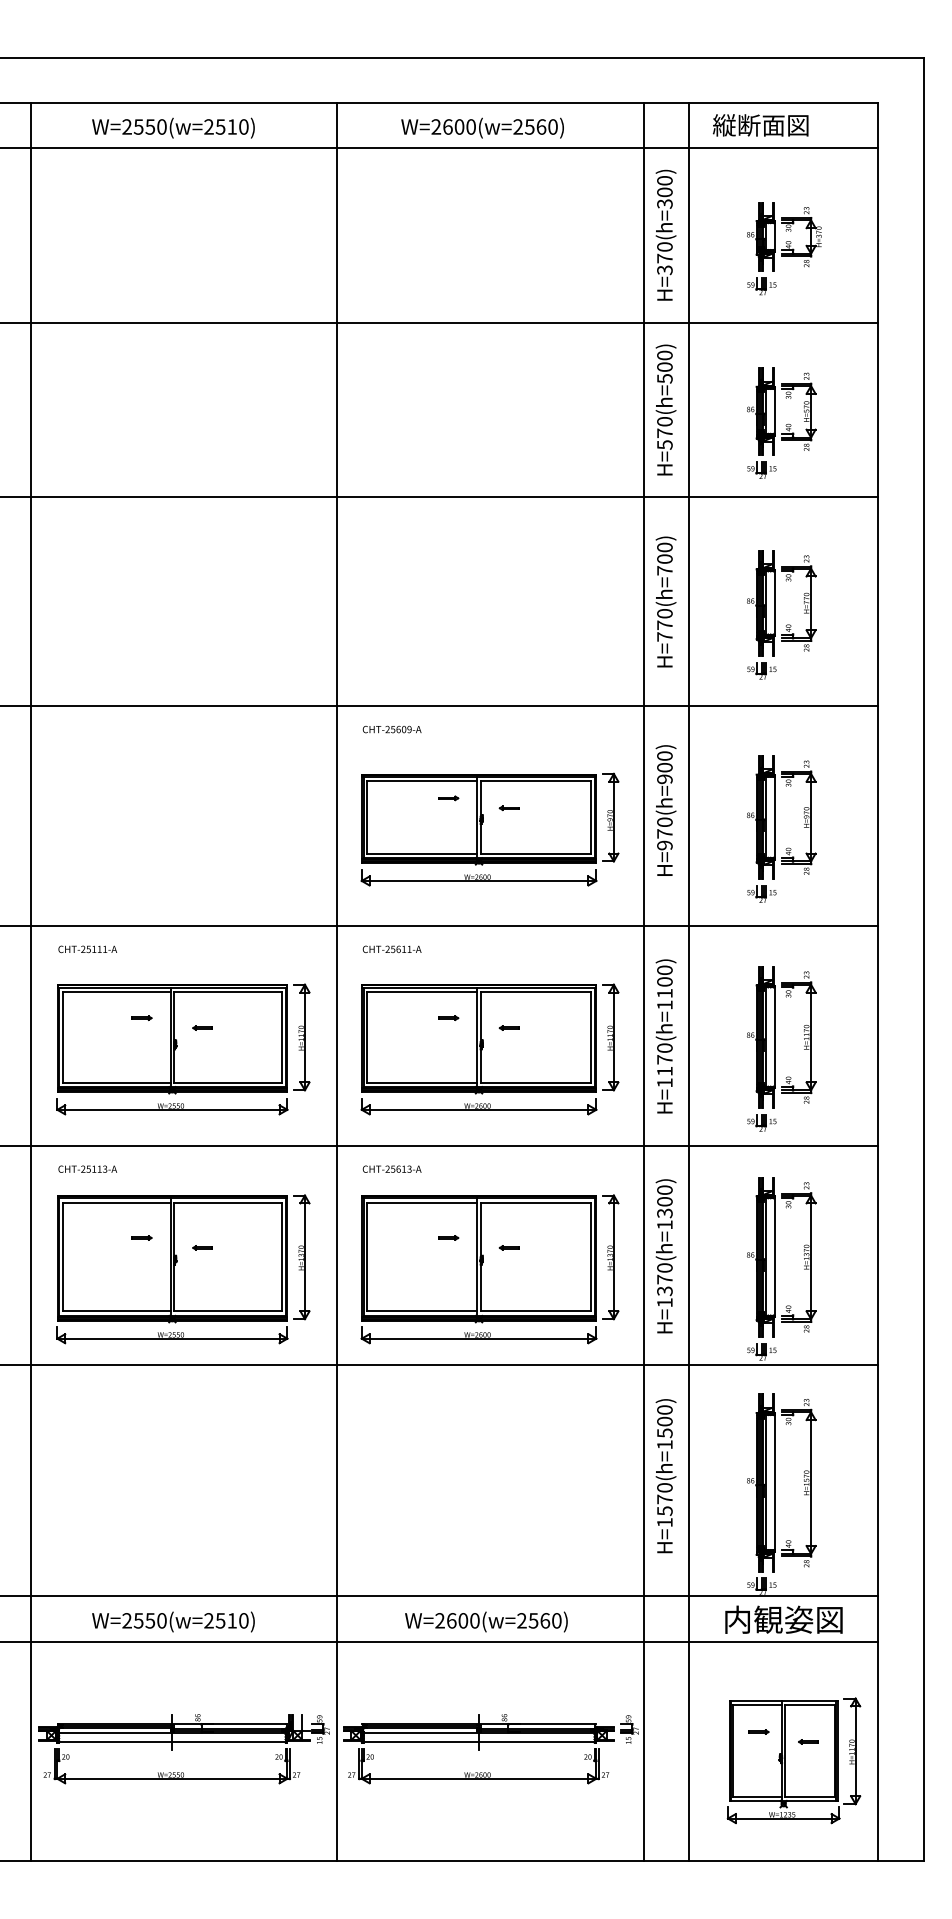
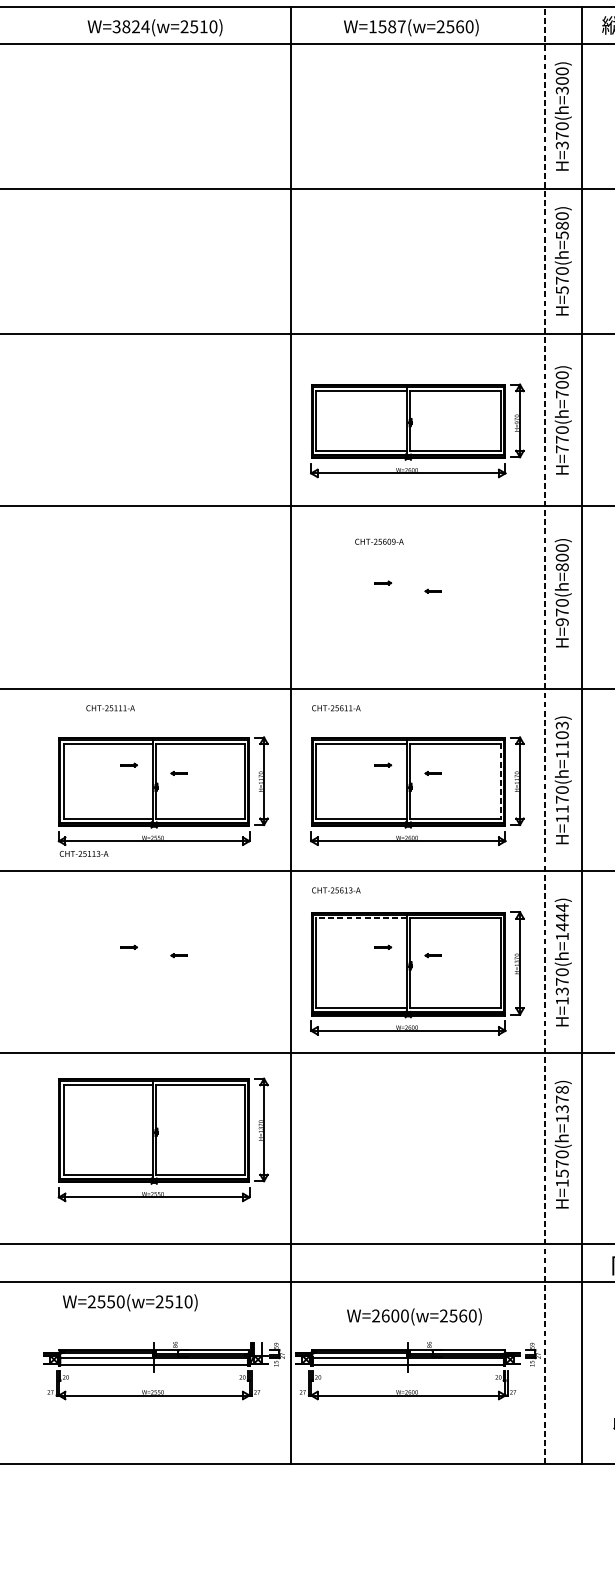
text: (144, 126) -> (131, 26), W=2550(w=2510) -> W=3824(w=2510)
text: (453, 126) -> (387, 26), W=2600(w=2560) -> W=1587(w=2560)
text: (664, 366) -> (561, 225), H=570(h=500) -> H=570(h=580)
text: (391, 729) -> (378, 541), moved
text: (664, 779) -> (561, 567), H=970(h=900) -> H=970(h=800)
part: (489, 829) -> (416, 430), moved
text: (87, 949) -> (110, 708), moved
text: (664, 970) -> (561, 725), H=1170(h=1100) -> H=1170(h=1103)
line: (30, 981) -> (36, 734), removed
line: (643, 981) -> (544, 734), solid -> dashed
line: (590, 1037) -> (500, 781), solid -> dashed
text: (87, 1168) -> (83, 853), moved
text: (664, 1201) -> (561, 917), H=1370(h=1300) -> H=1370(h=1444)
line: (421, 1202) -> (360, 917), solid -> dashed
part: (183, 1269) -> (163, 1140), moved
text: (664, 1421) -> (561, 1099), H=1570(h=1500) -> H=1570(h=1378)
text: (173, 1621) -> (130, 1302), moved
text: (486, 1621) -> (414, 1316), moved

